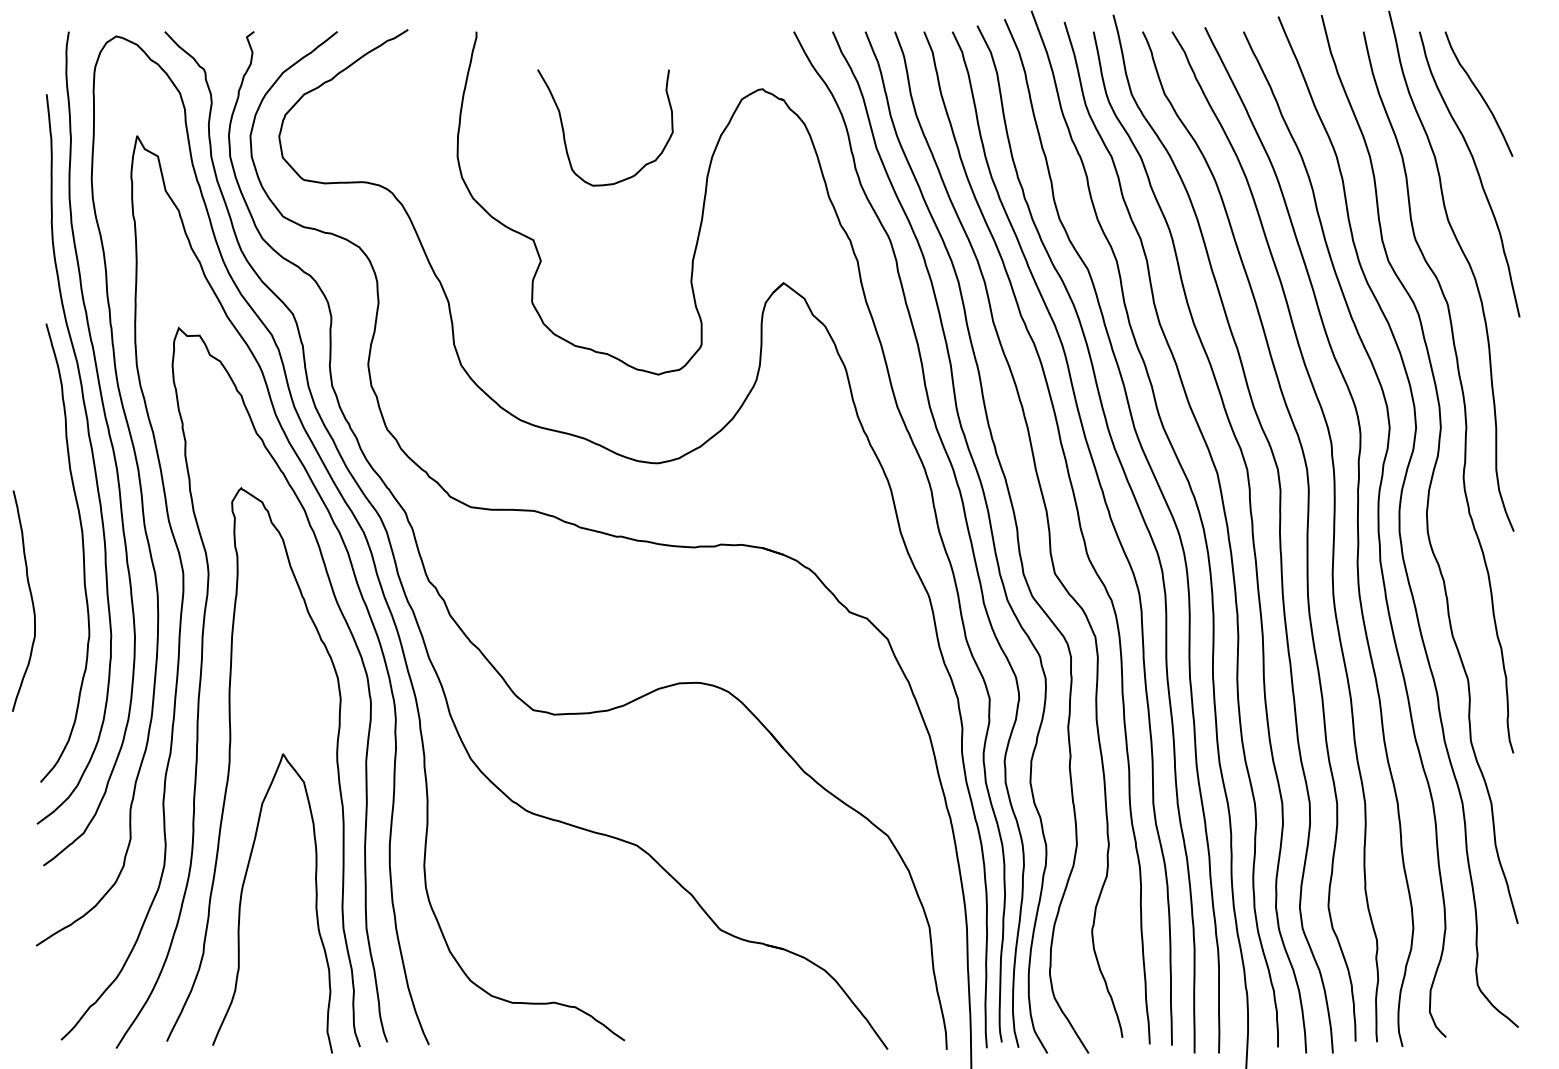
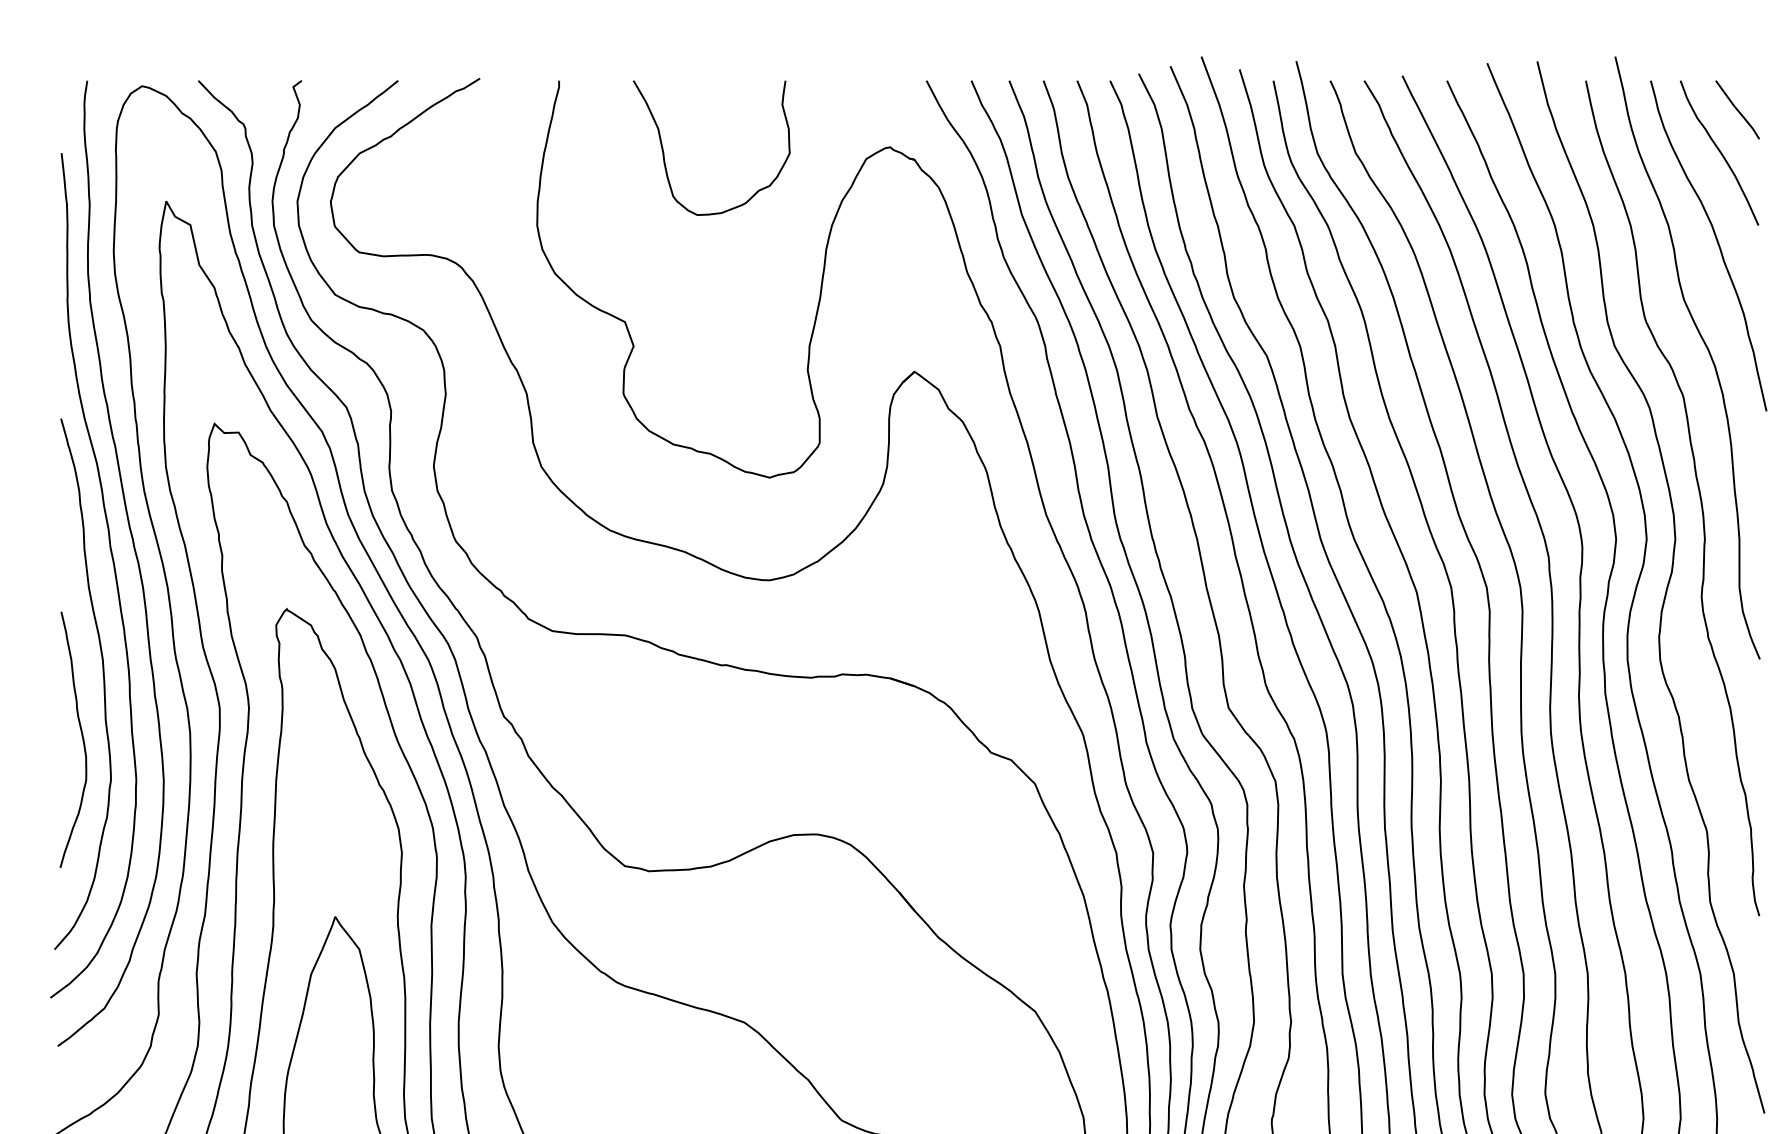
line: (1494, 56) -> (1737, 109), added
curve: (564, 130) -> (664, 151), moved
curve: (30, 597) -> (81, 735), moved

